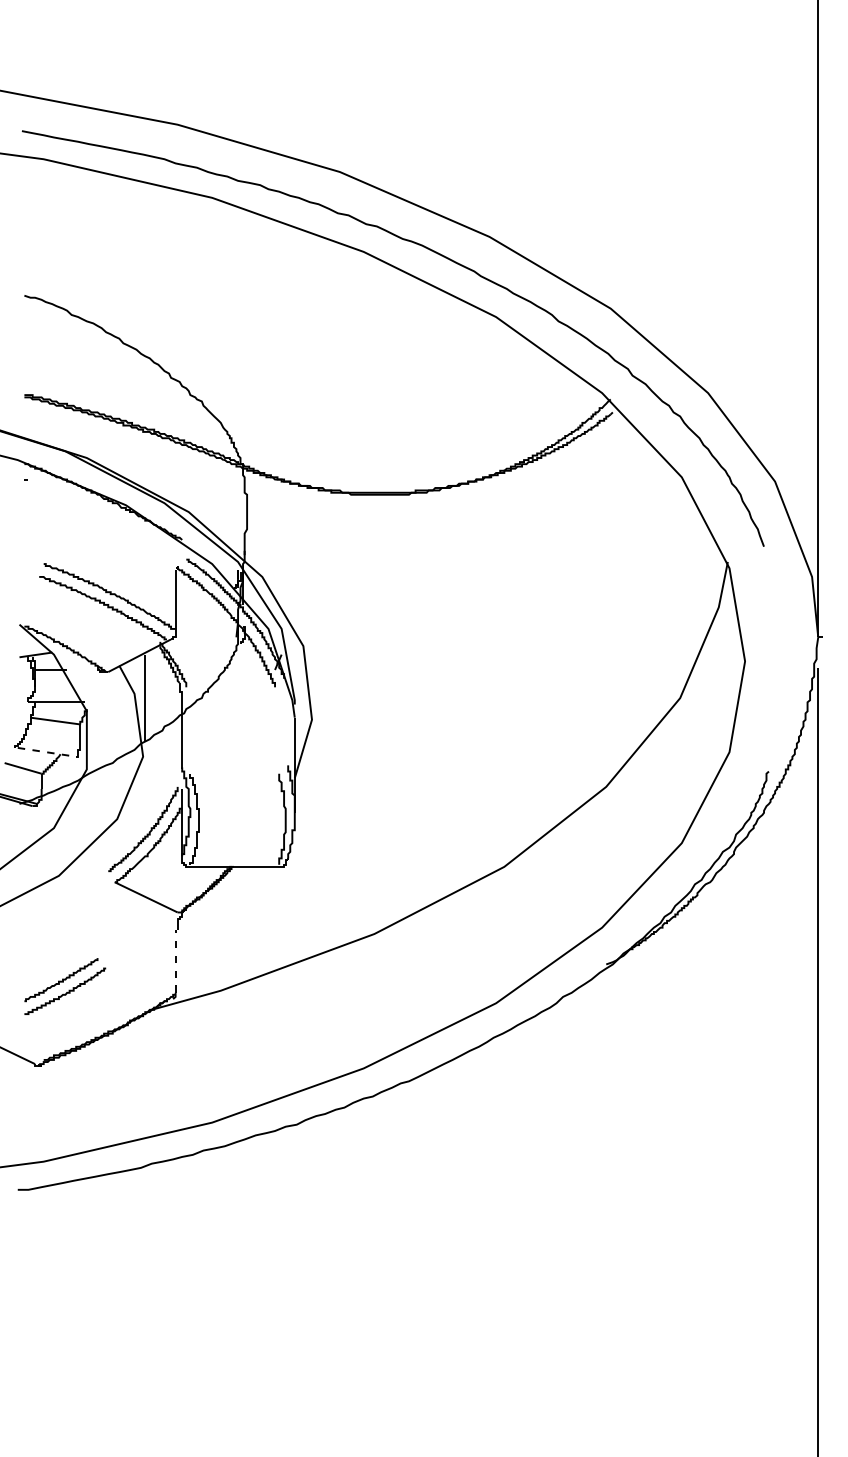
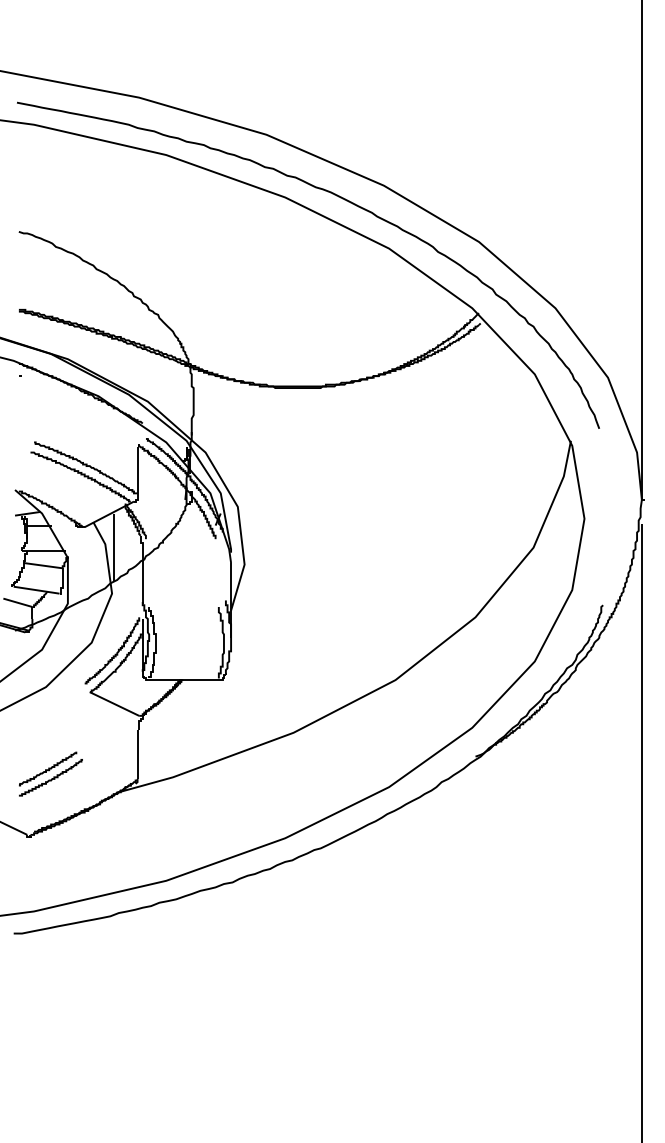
line: (46, 752) -> (36, 590), dashed -> solid
line: (175, 960) -> (137, 753), dashed -> solid

